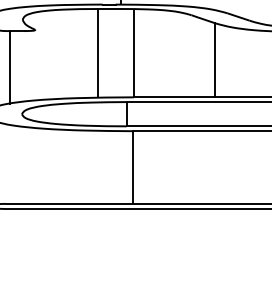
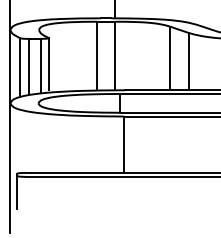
line: (134, 52) -> (115, 55), moved
line: (190, 56) -> (169, 58), added
line: (34, 62) -> (48, 63), added
line: (24, 65) -> (40, 65), added

